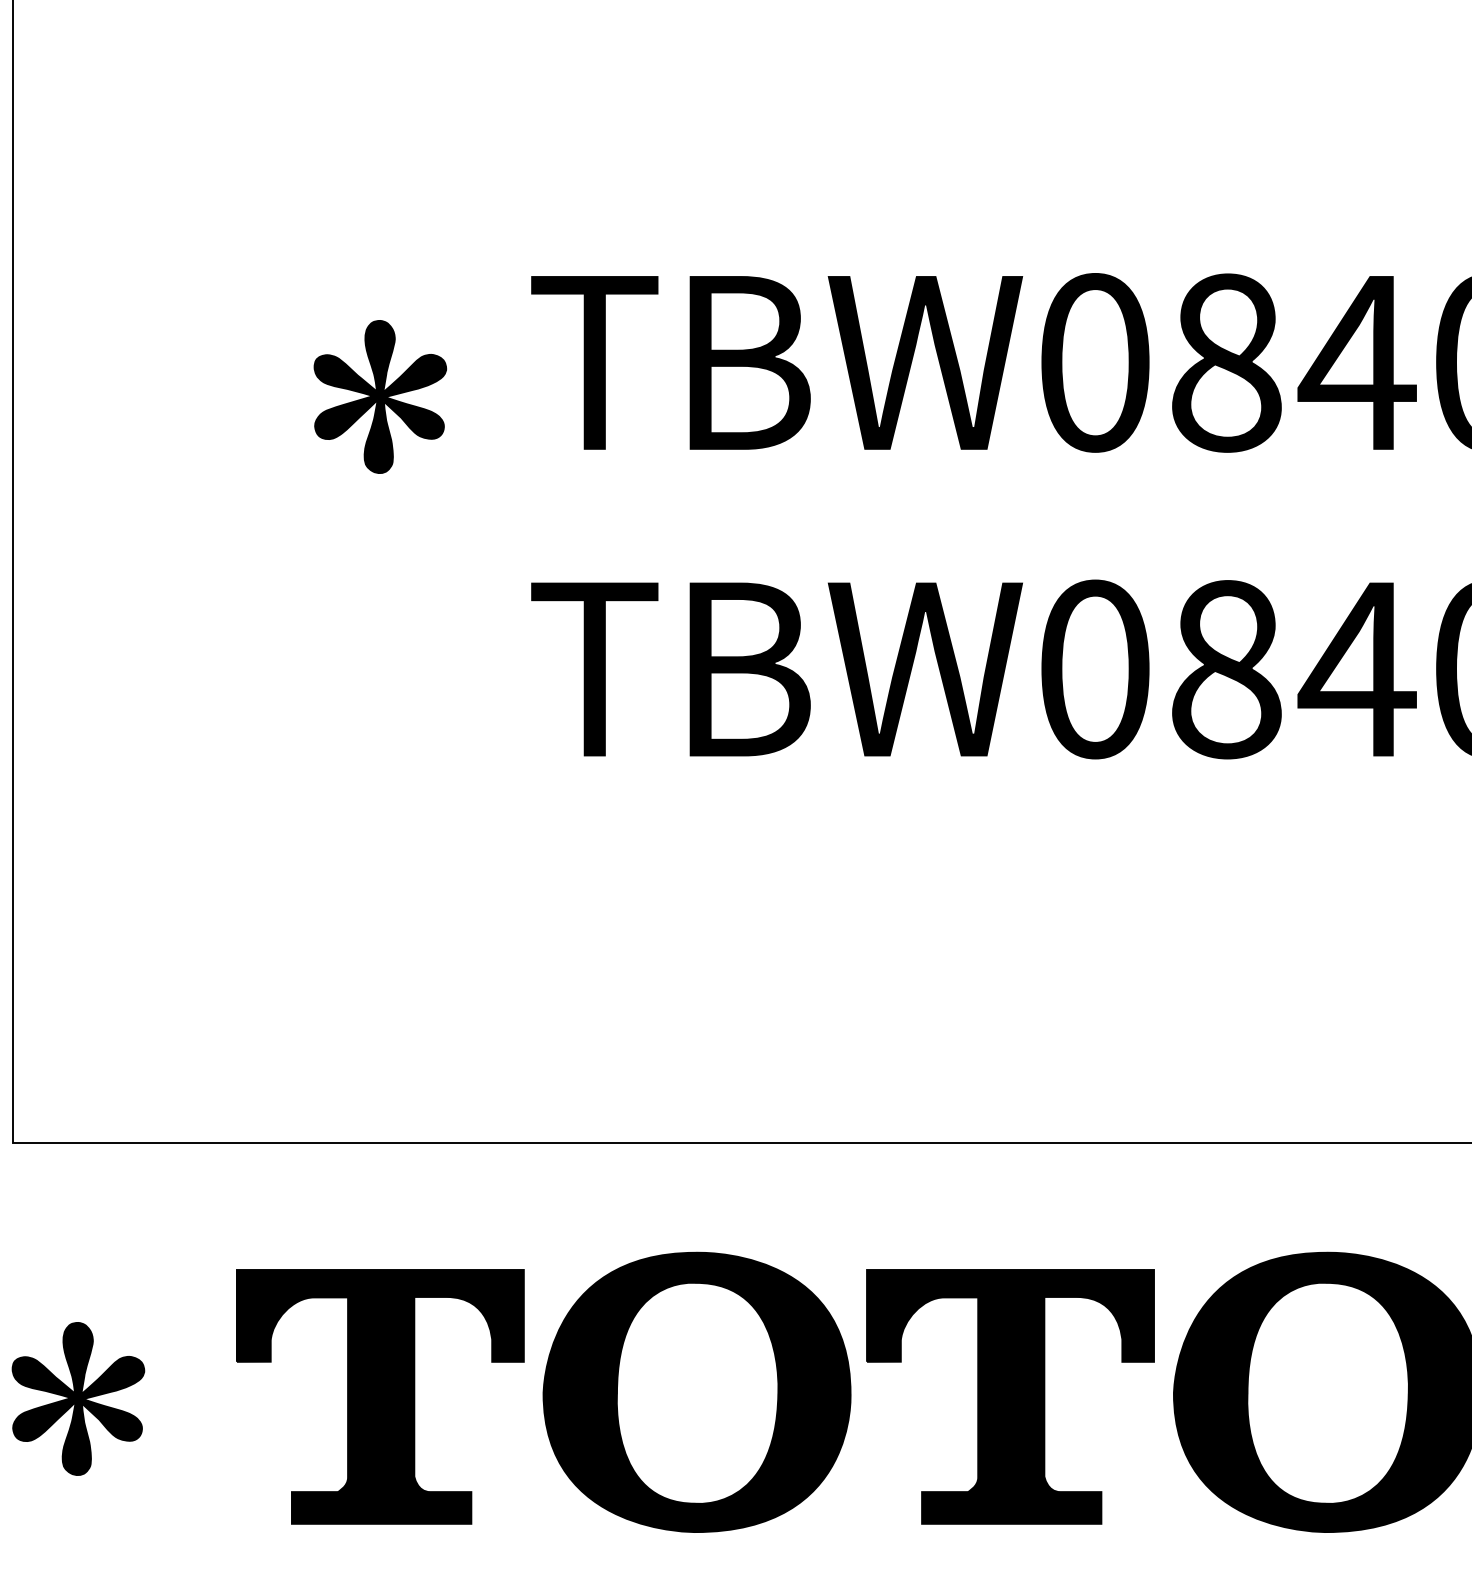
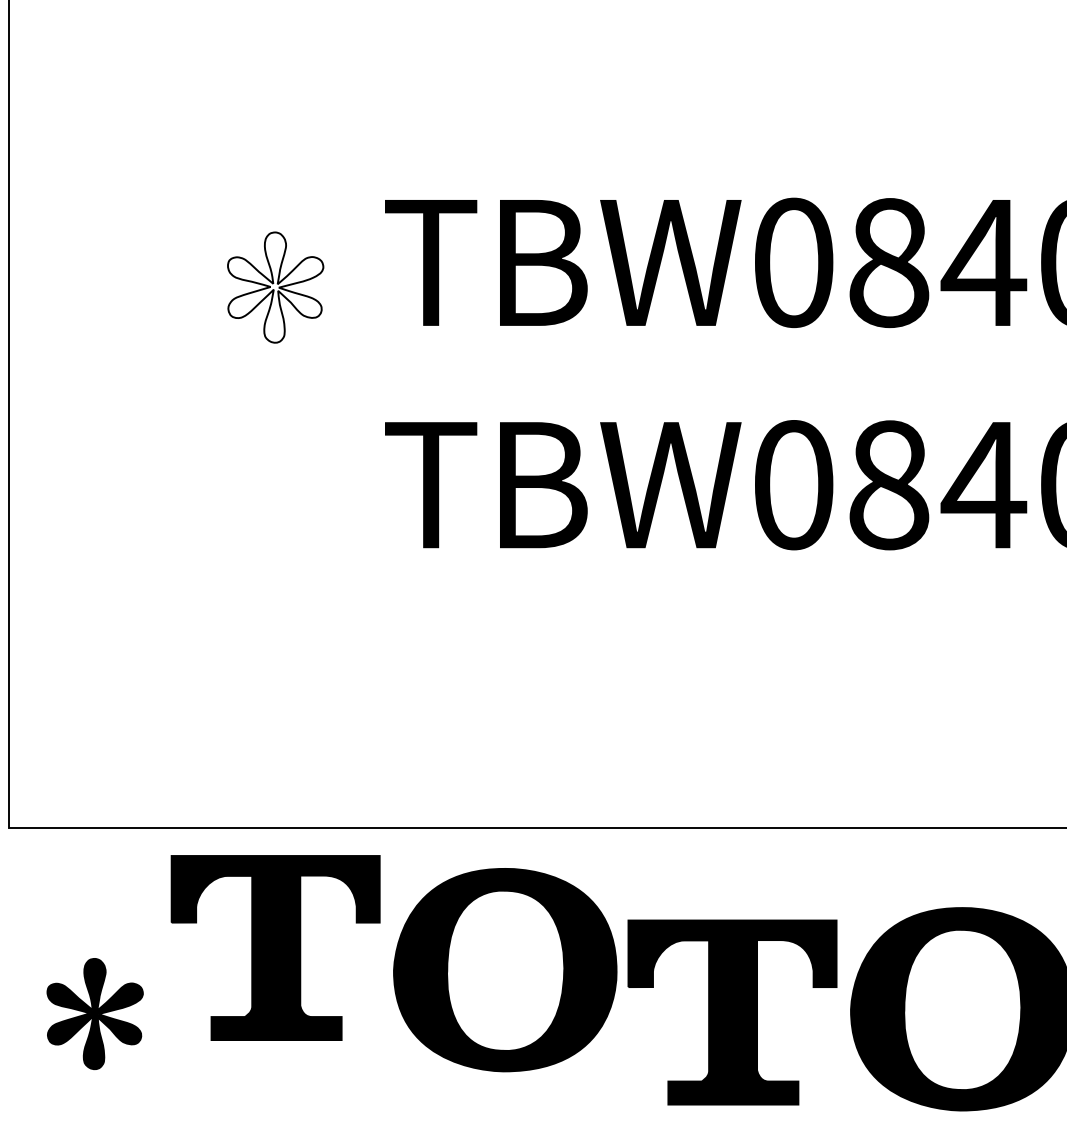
fill: (380, 396) -> (275, 287), removed
part: (696, 1391) -> (504, 969), moved
part: (380, 1396) -> (275, 947), moved
part: (78, 1398) -> (95, 1013), moved

